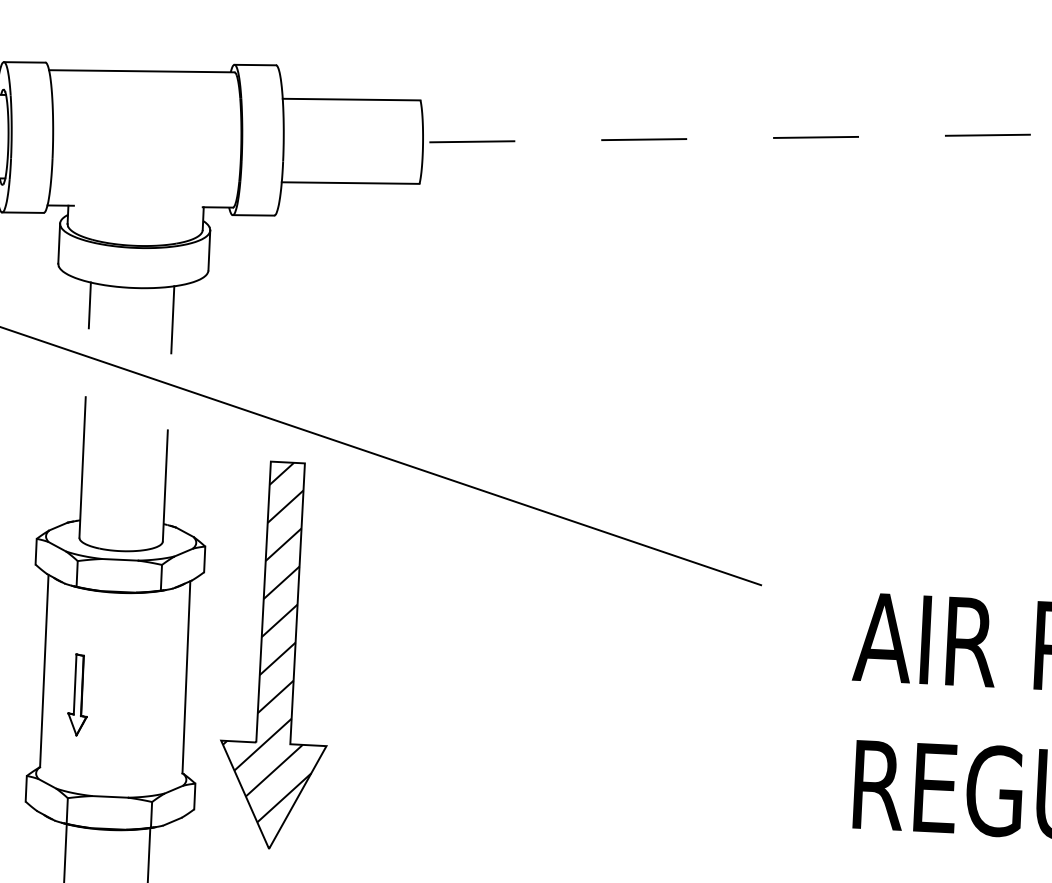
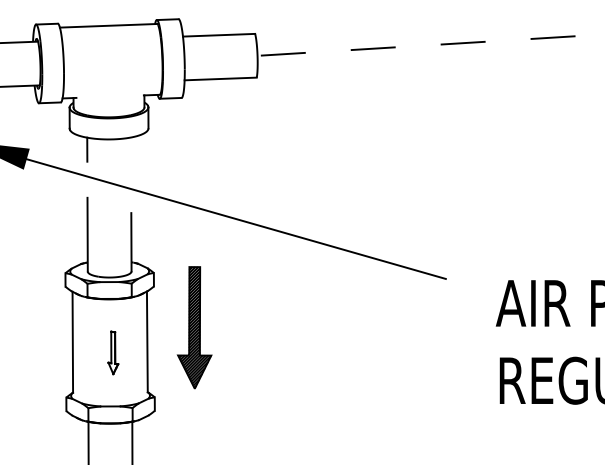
line: (173, 318) -> (131, 154), removed
part: (277, 654) -> (194, 327), size x0.6
part: (78, 694) -> (113, 352), moved

